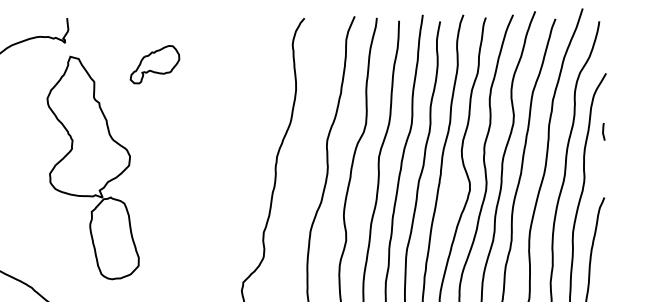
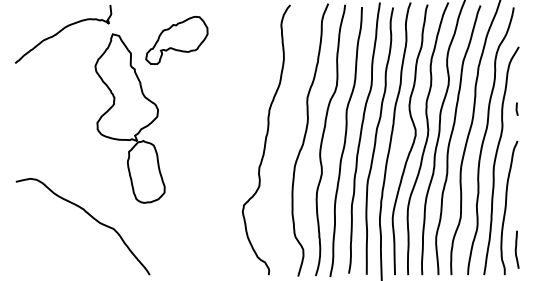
part: (154, 63) -> (176, 39), size x1.67
line: (602, 130) -> (516, 108), moved

